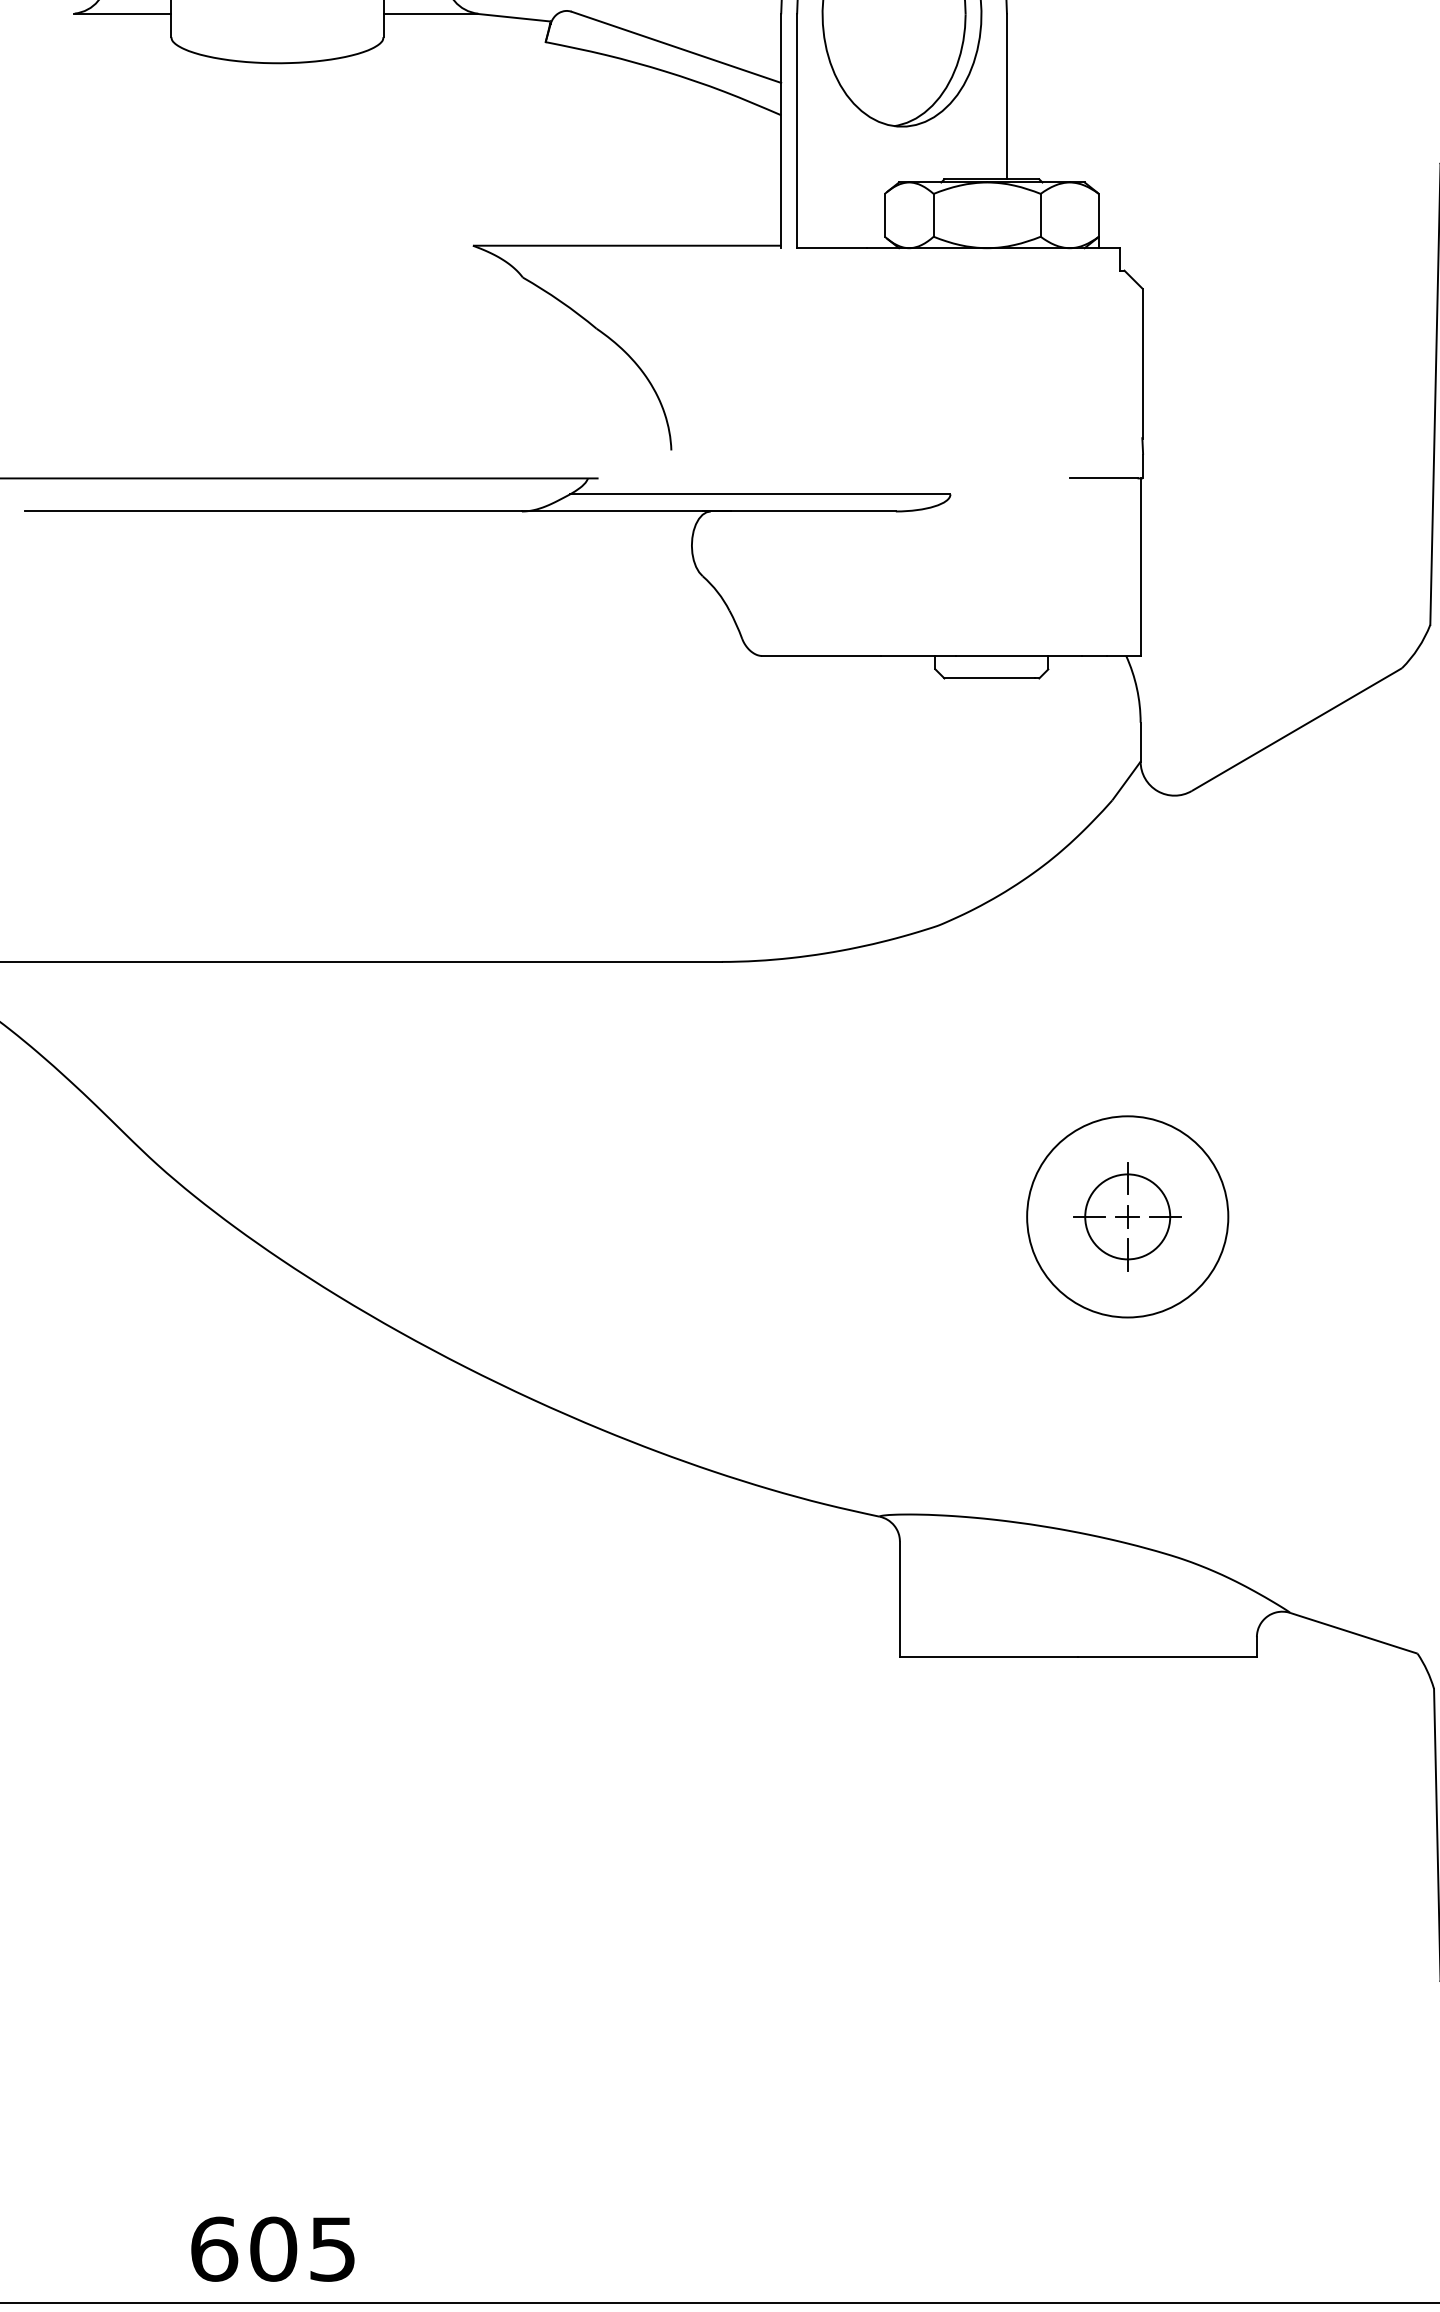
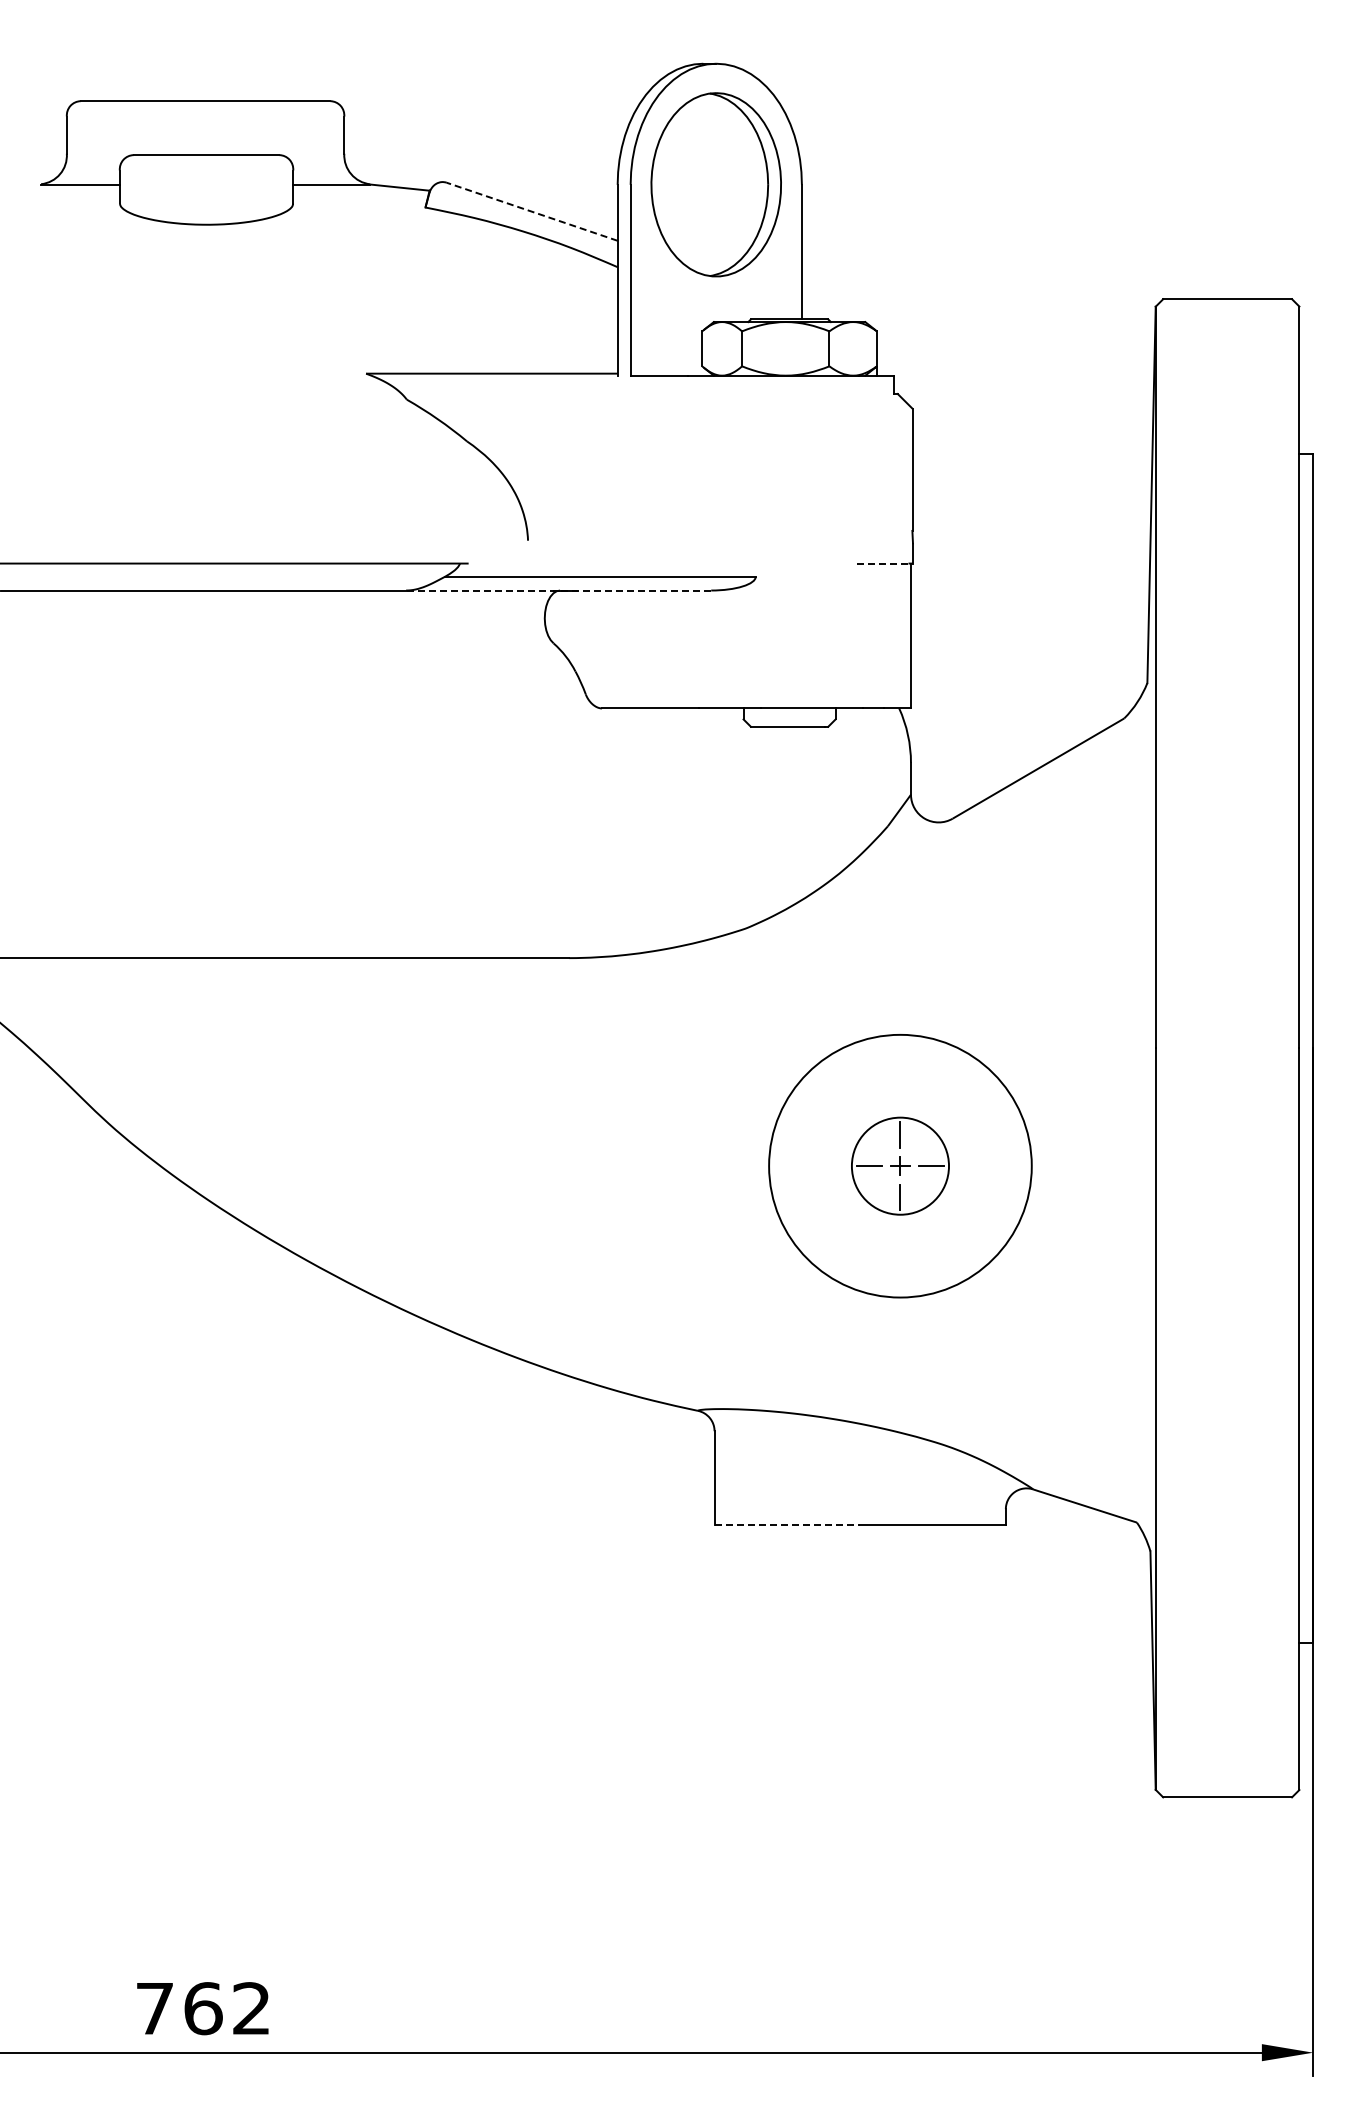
line: (675, 47) -> (531, 211), solid -> dashed
line: (1103, 478) -> (880, 563), solid -> dashed
line: (708, 511) -> (558, 590), solid -> dashed
circle: (1127, 1216) -> (900, 1165), size x1.4
circle: (1127, 1217) -> (900, 1166), size x1.6
line: (989, 1657) -> (787, 1525), solid -> dashed
text: (272, 2249) -> (202, 2008), 605 -> 762

